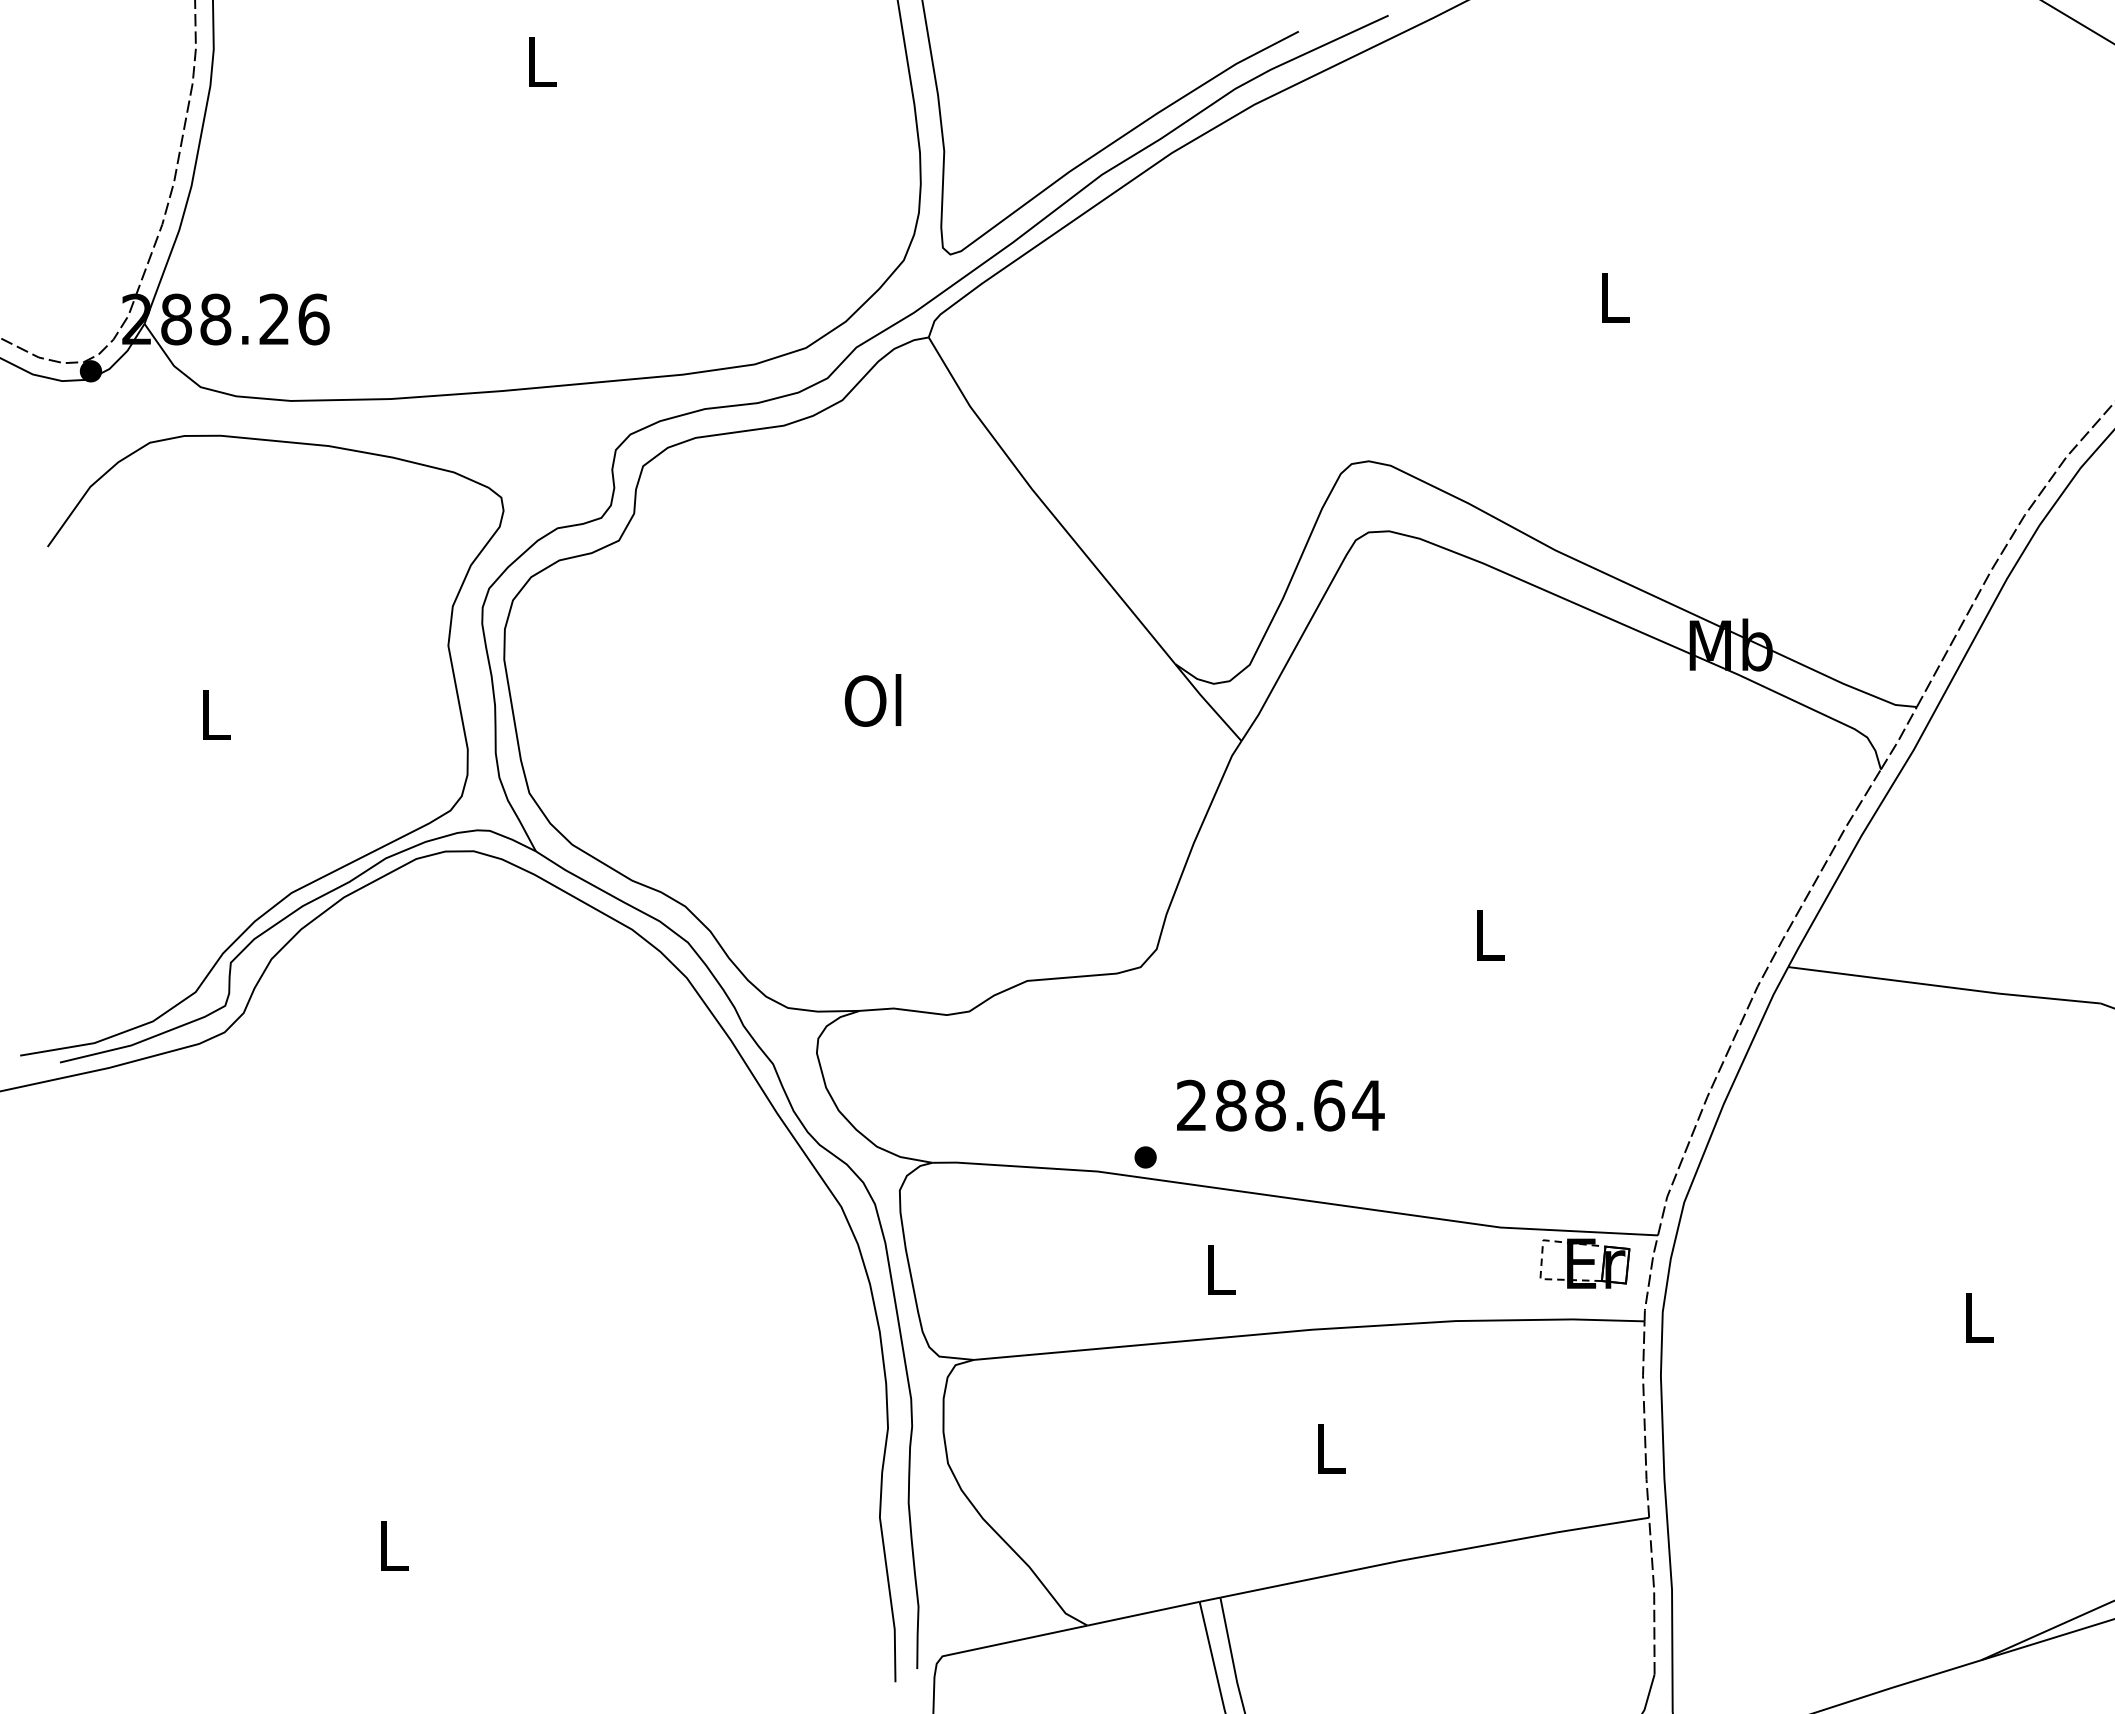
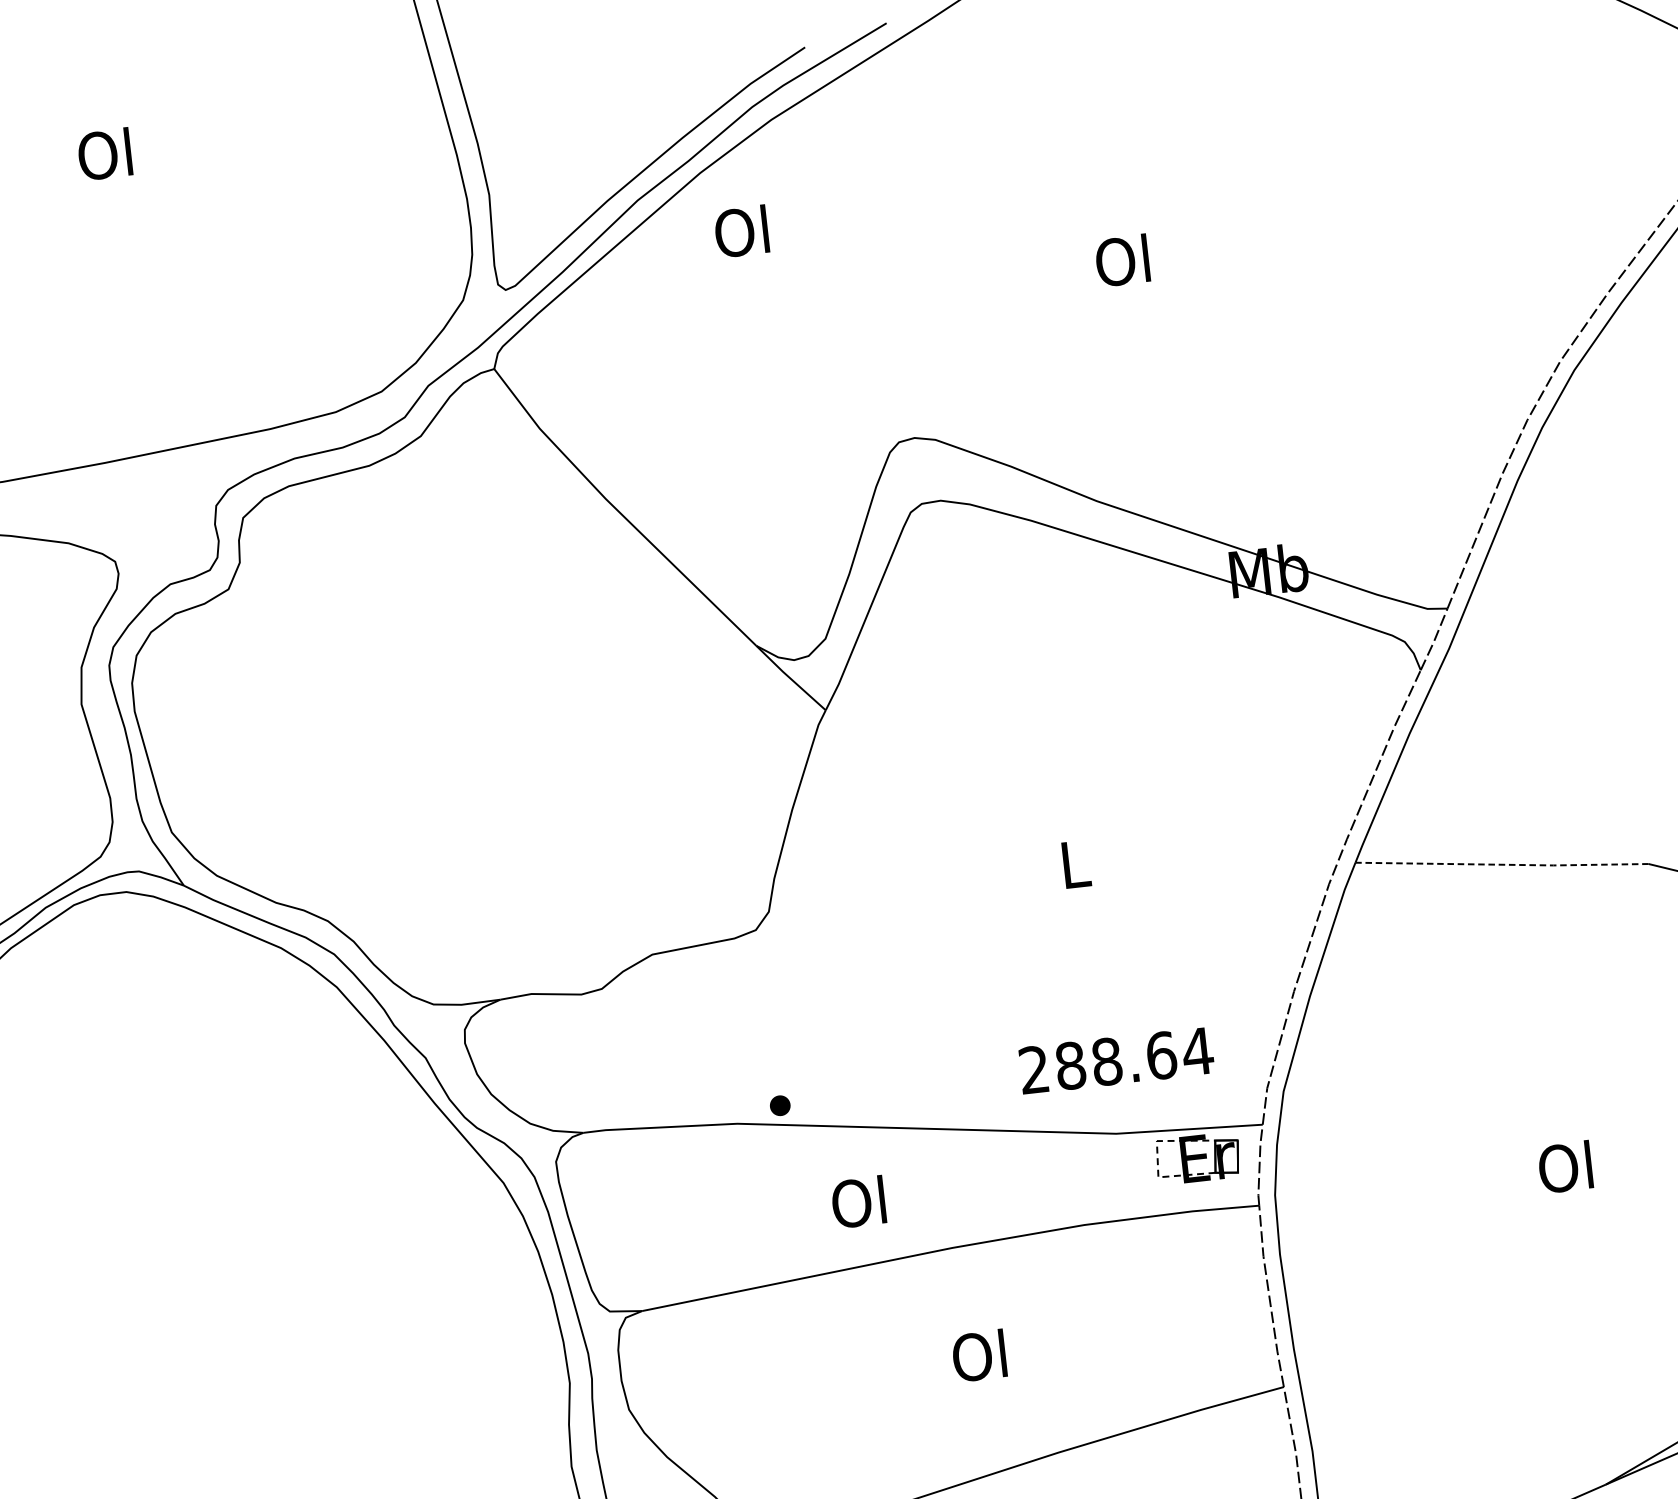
text: (539, 61) -> (105, 153), L -> Ol
text: (1611, 296) -> (1122, 260), L -> Ol
text: (872, 700) -> (741, 231), moved
line: (1944, 986) -> (1502, 864), solid -> dashed
text: (1280, 1105) -> (1116, 1060), moved
text: (1217, 1269) -> (858, 1202), L -> Ol
text: (1975, 1316) -> (1565, 1166), L -> Ol
text: (1327, 1447) -> (978, 1355), L -> Ol

